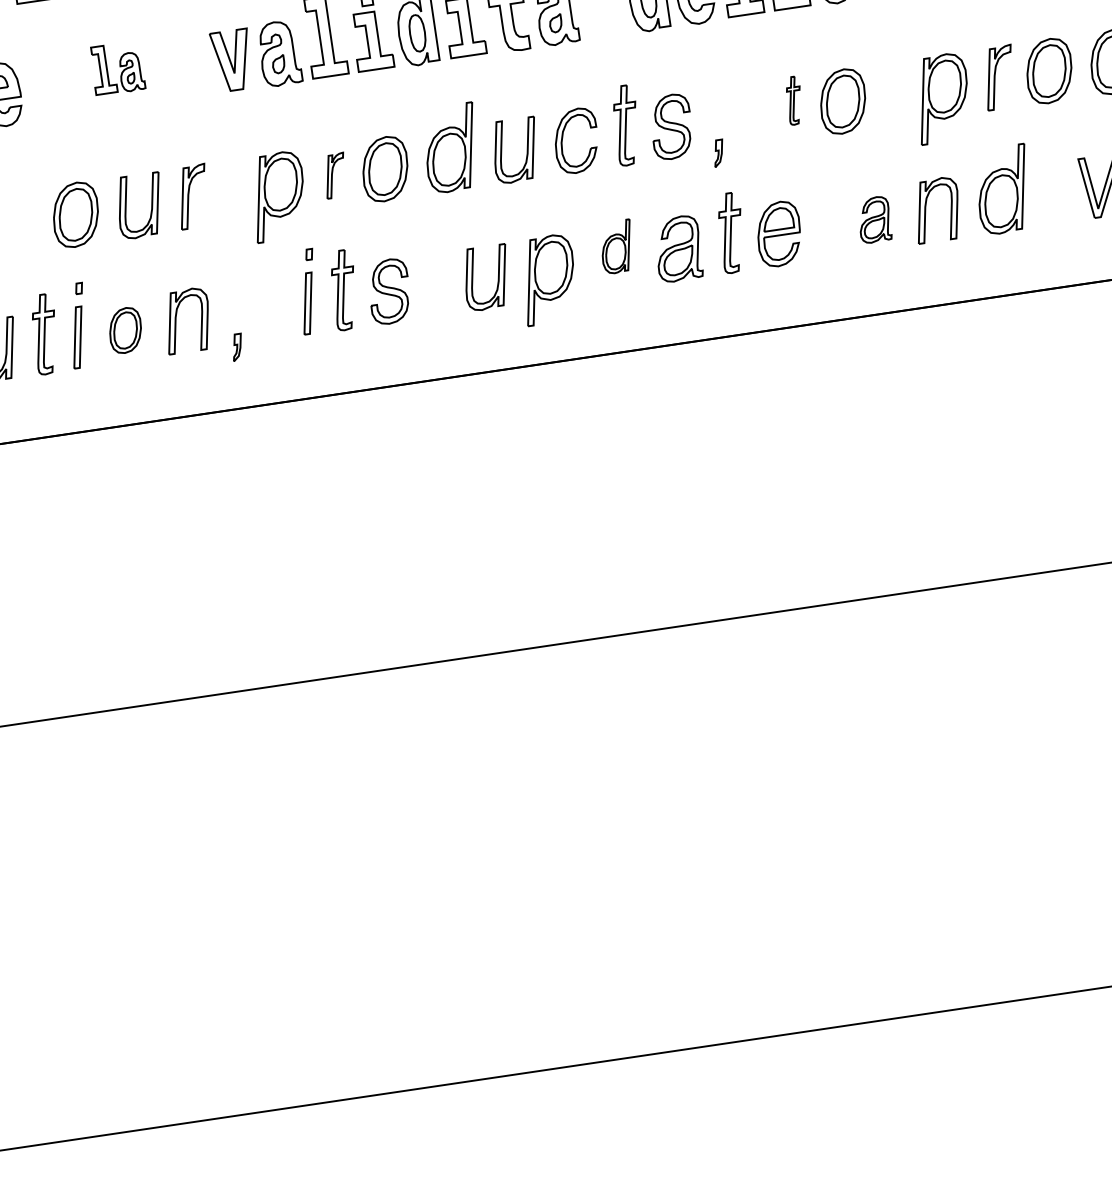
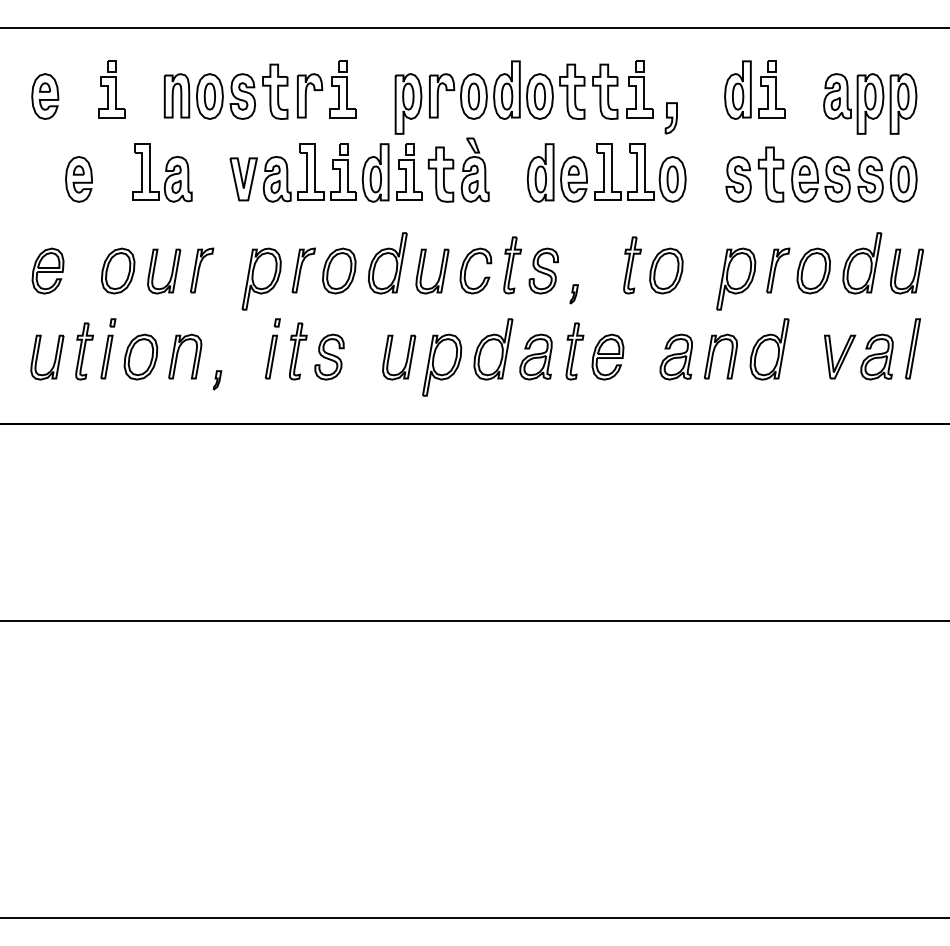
part: (117, 67) -> (162, 172), size x1.67
part: (794, 100) -> (632, 265), size x1.67
part: (335, 175) -> (303, 270), size x1.43
part: (873, 219) -> (675, 356), size x1.43
part: (617, 247) -> (493, 349), size x1.67
part: (124, 329) -> (140, 356), size x1.43

